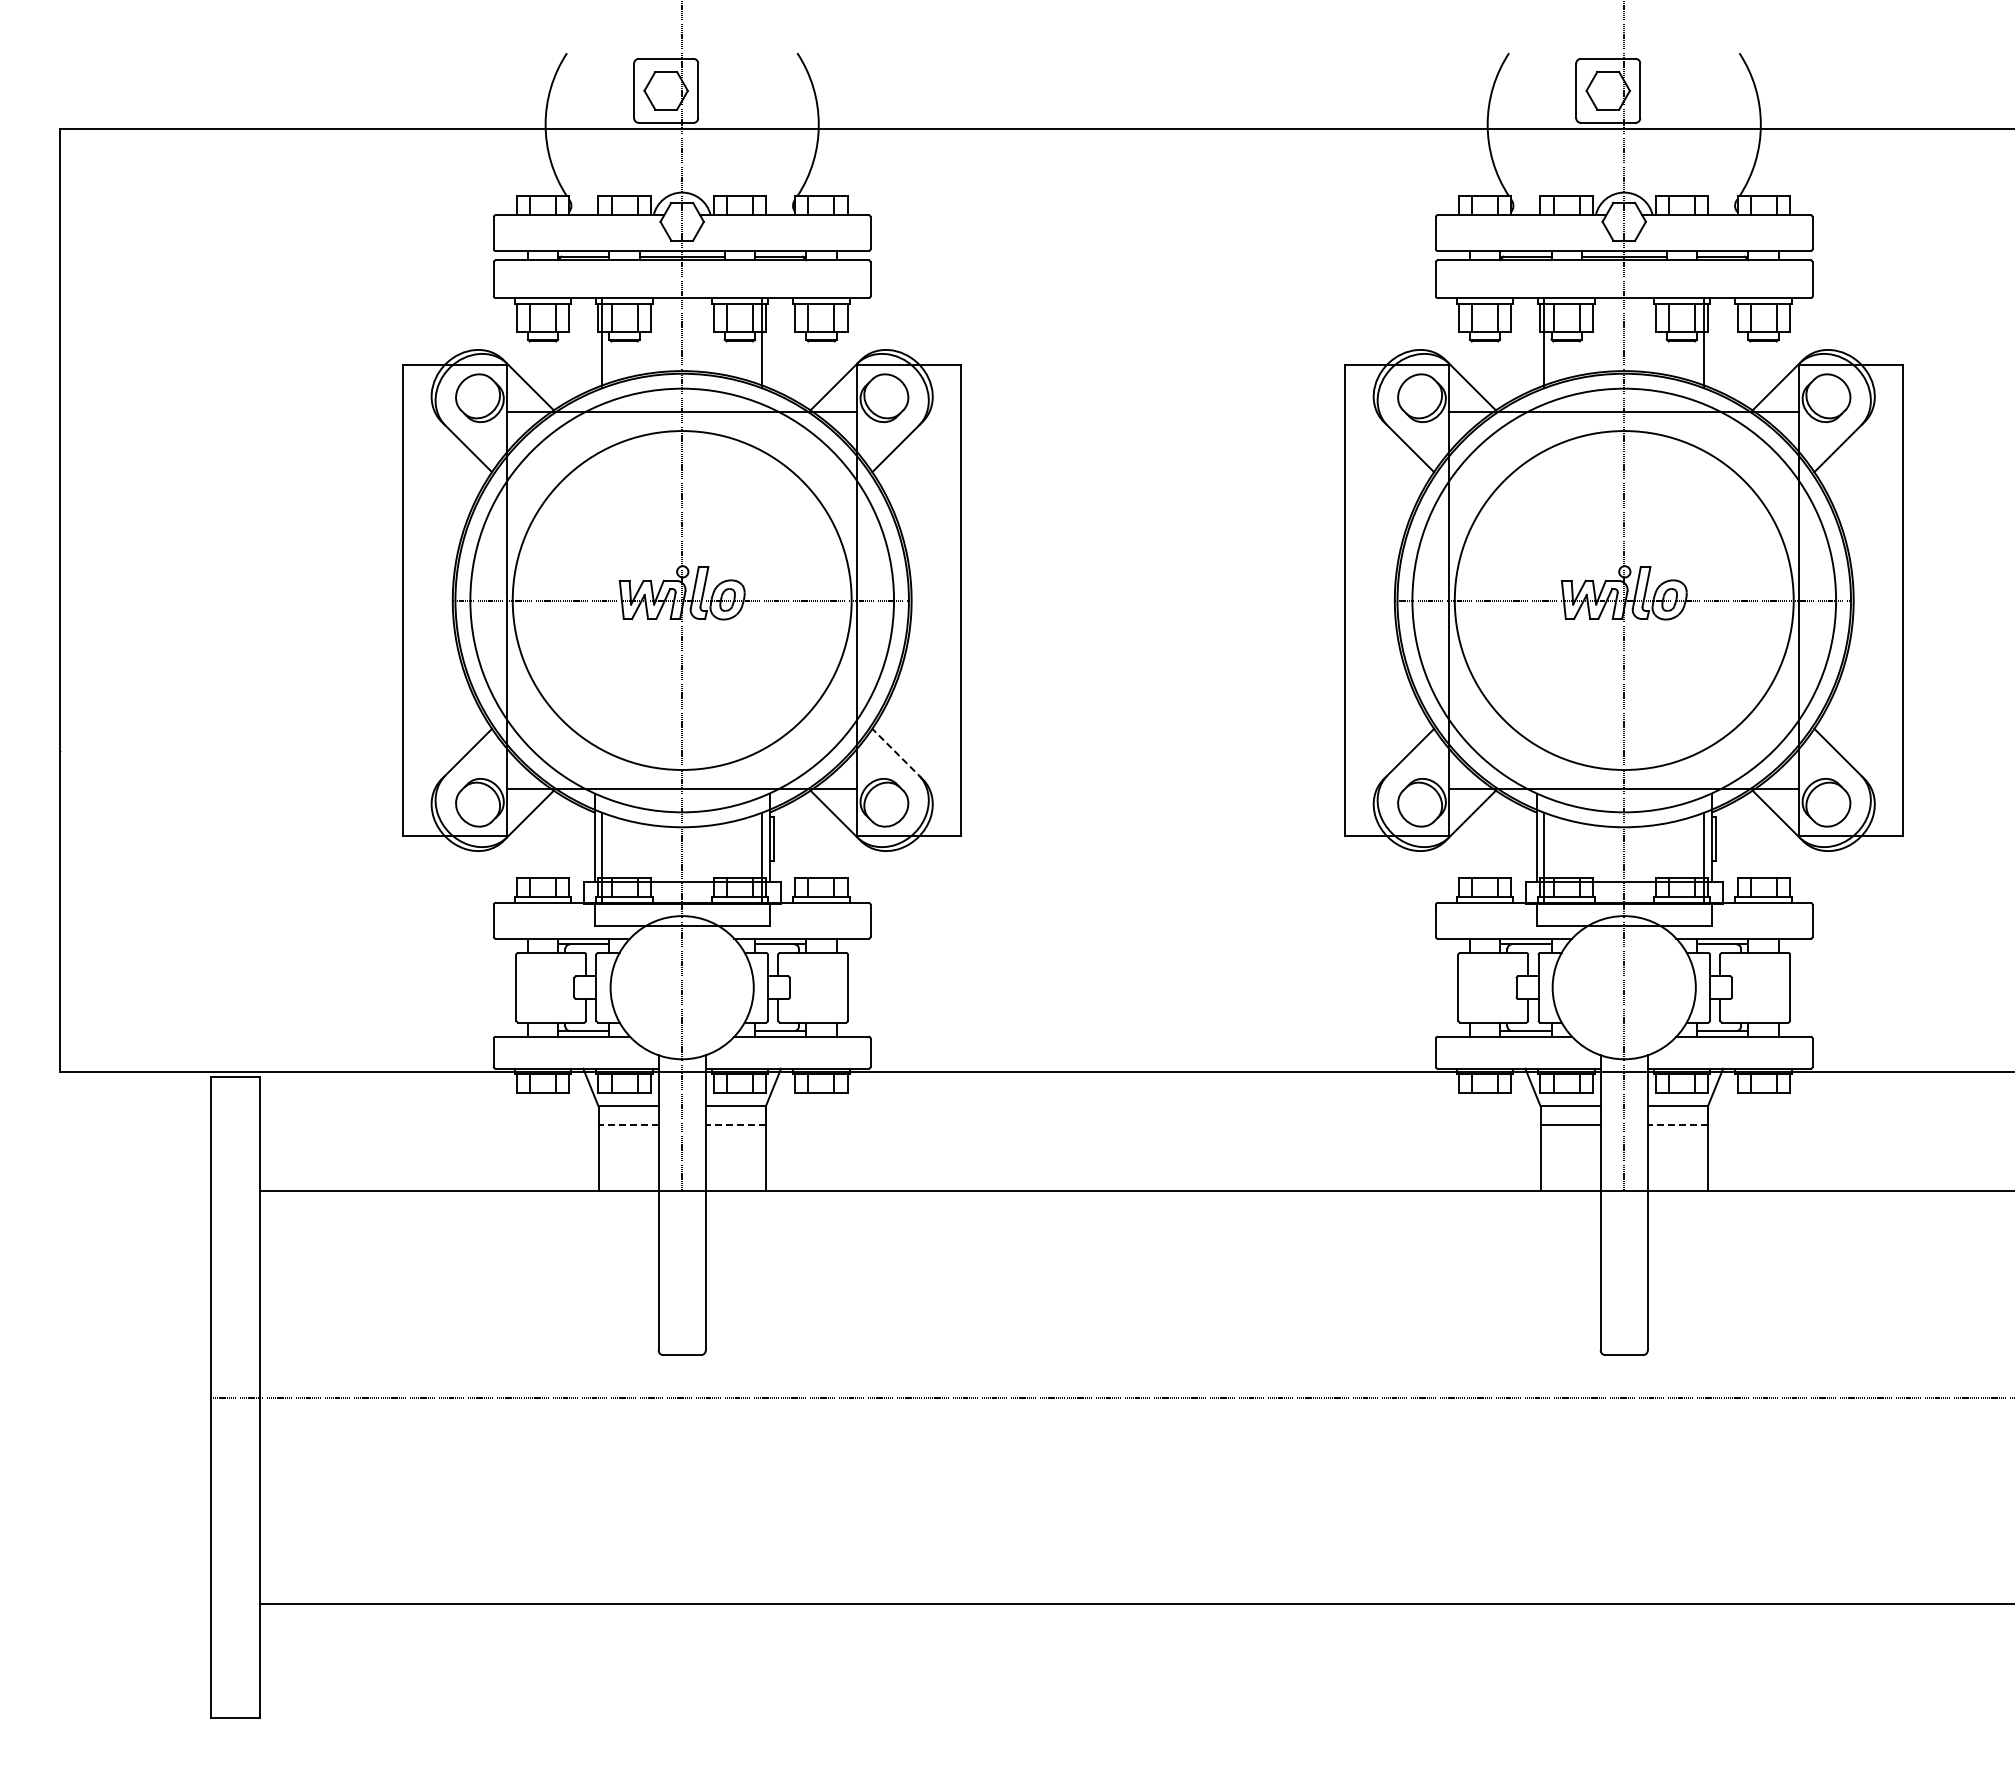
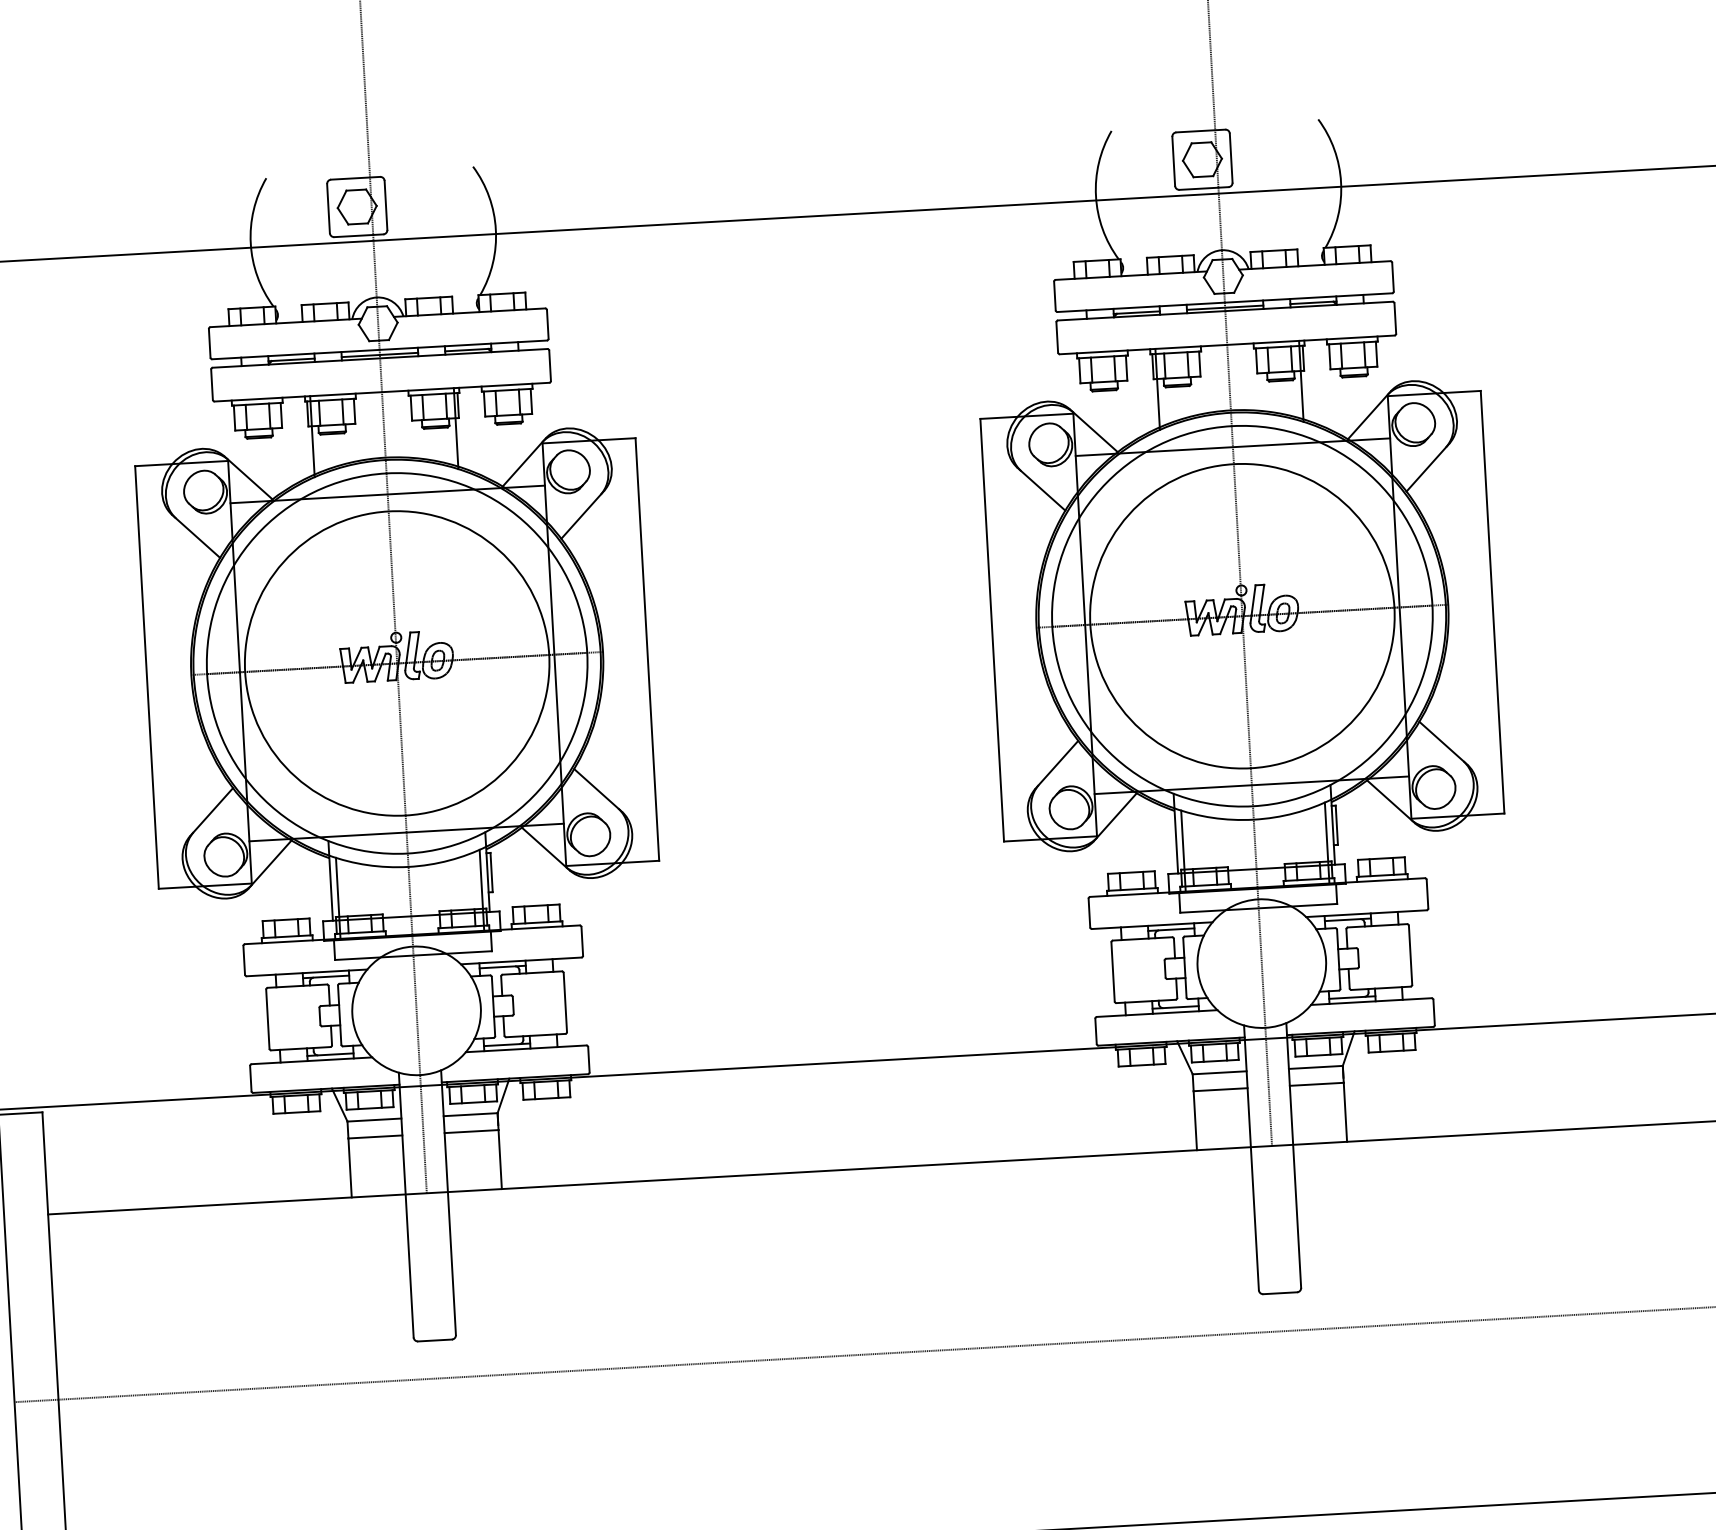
line: (897, 754) -> (598, 790), dashed -> solid
line: (628, 1125) -> (375, 1137), dashed -> solid
line: (735, 1125) -> (471, 1131), dashed -> solid
line: (1677, 1125) -> (1316, 1084), dashed -> solid

